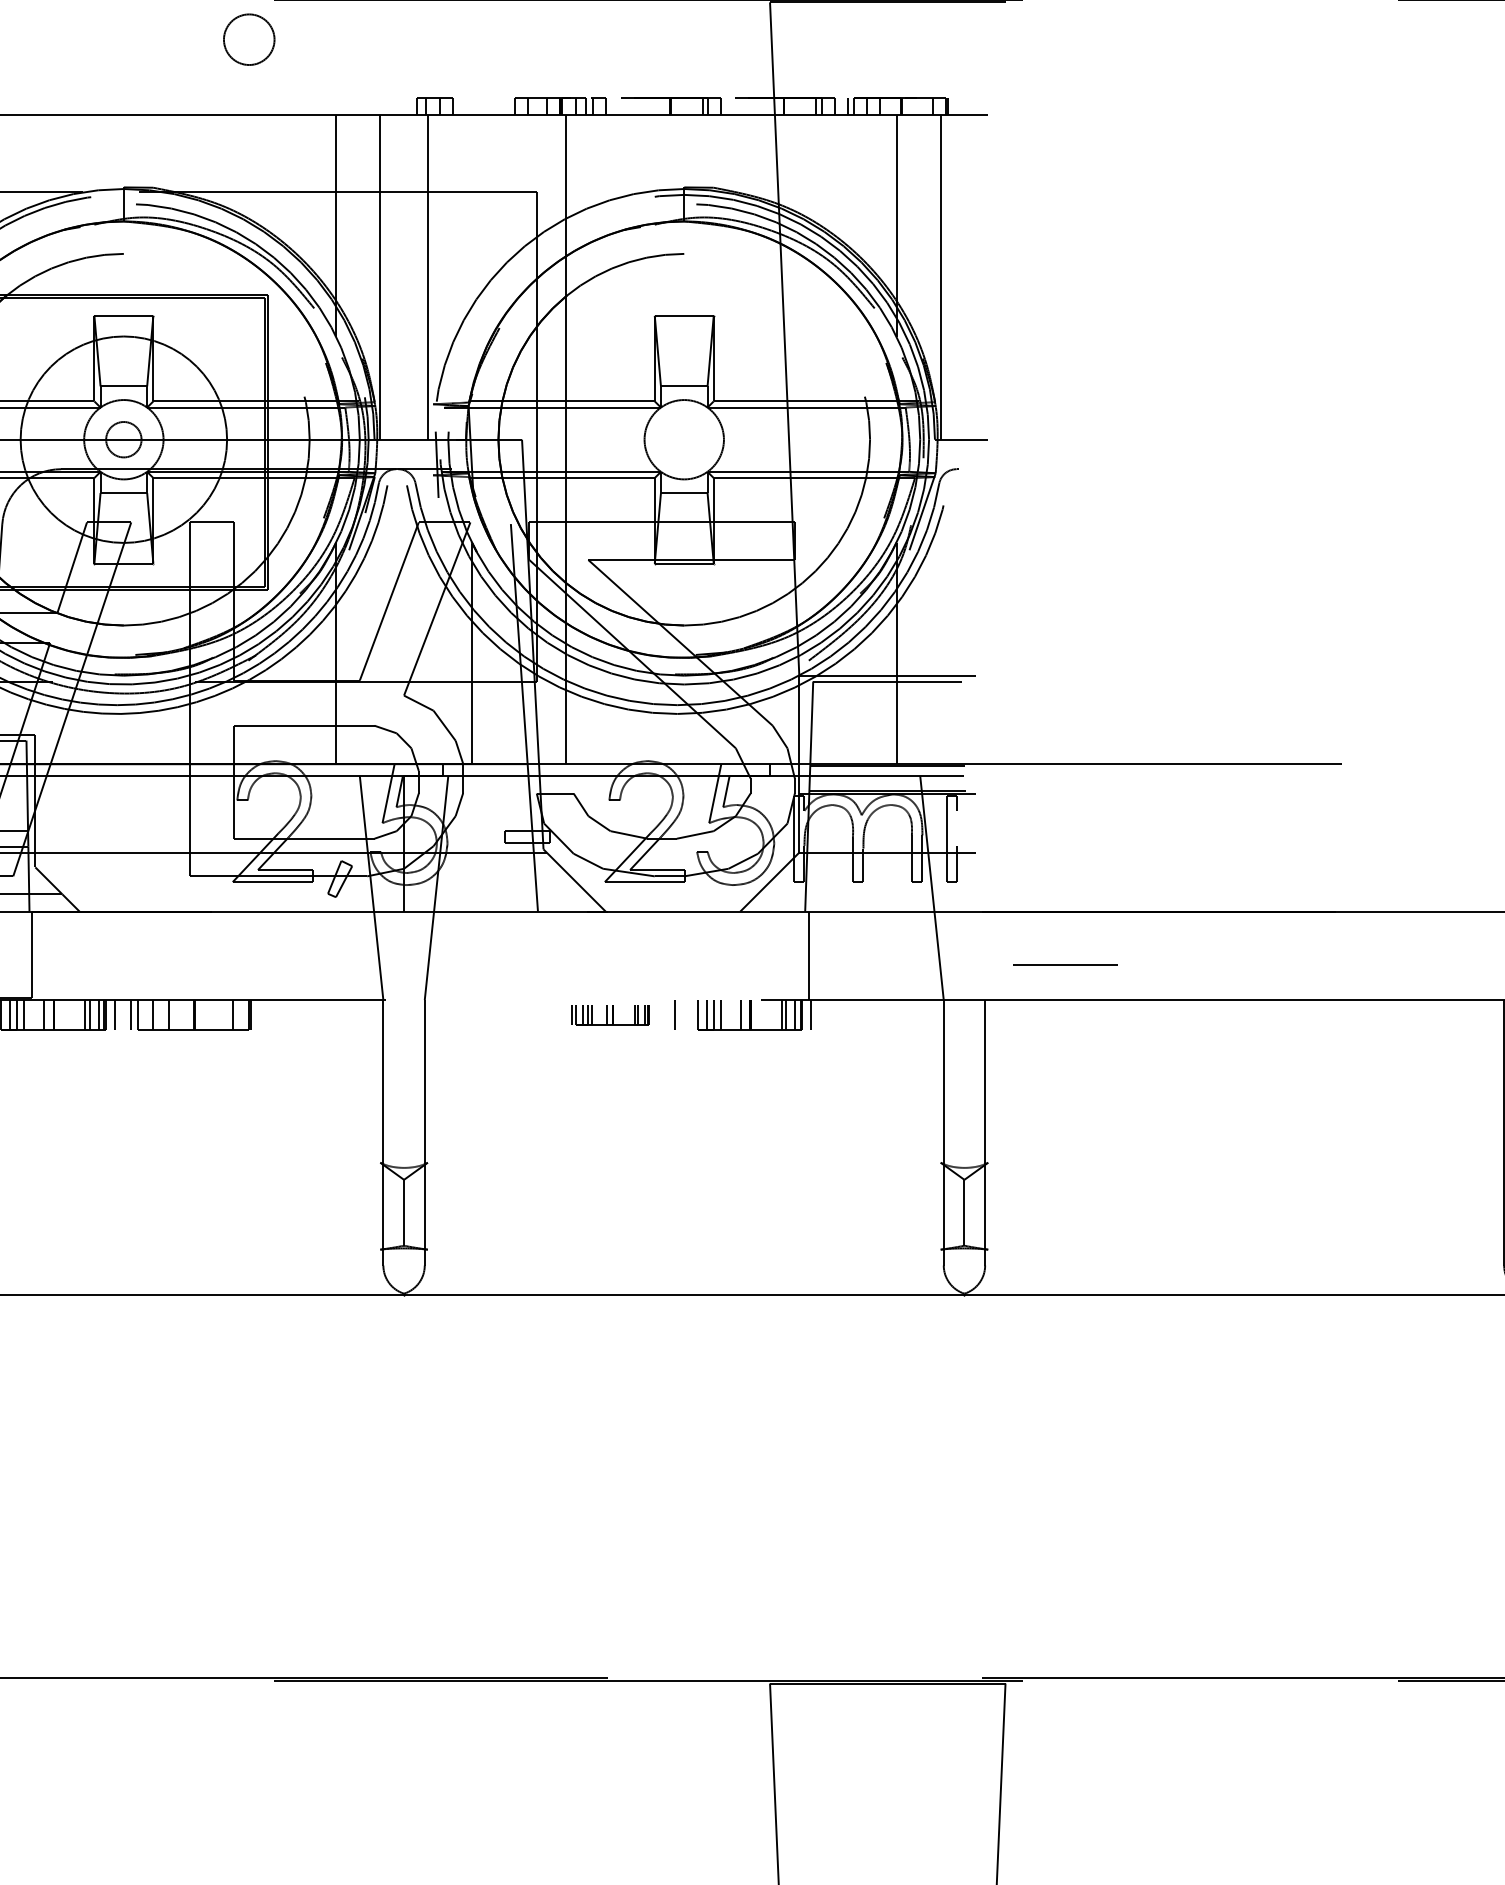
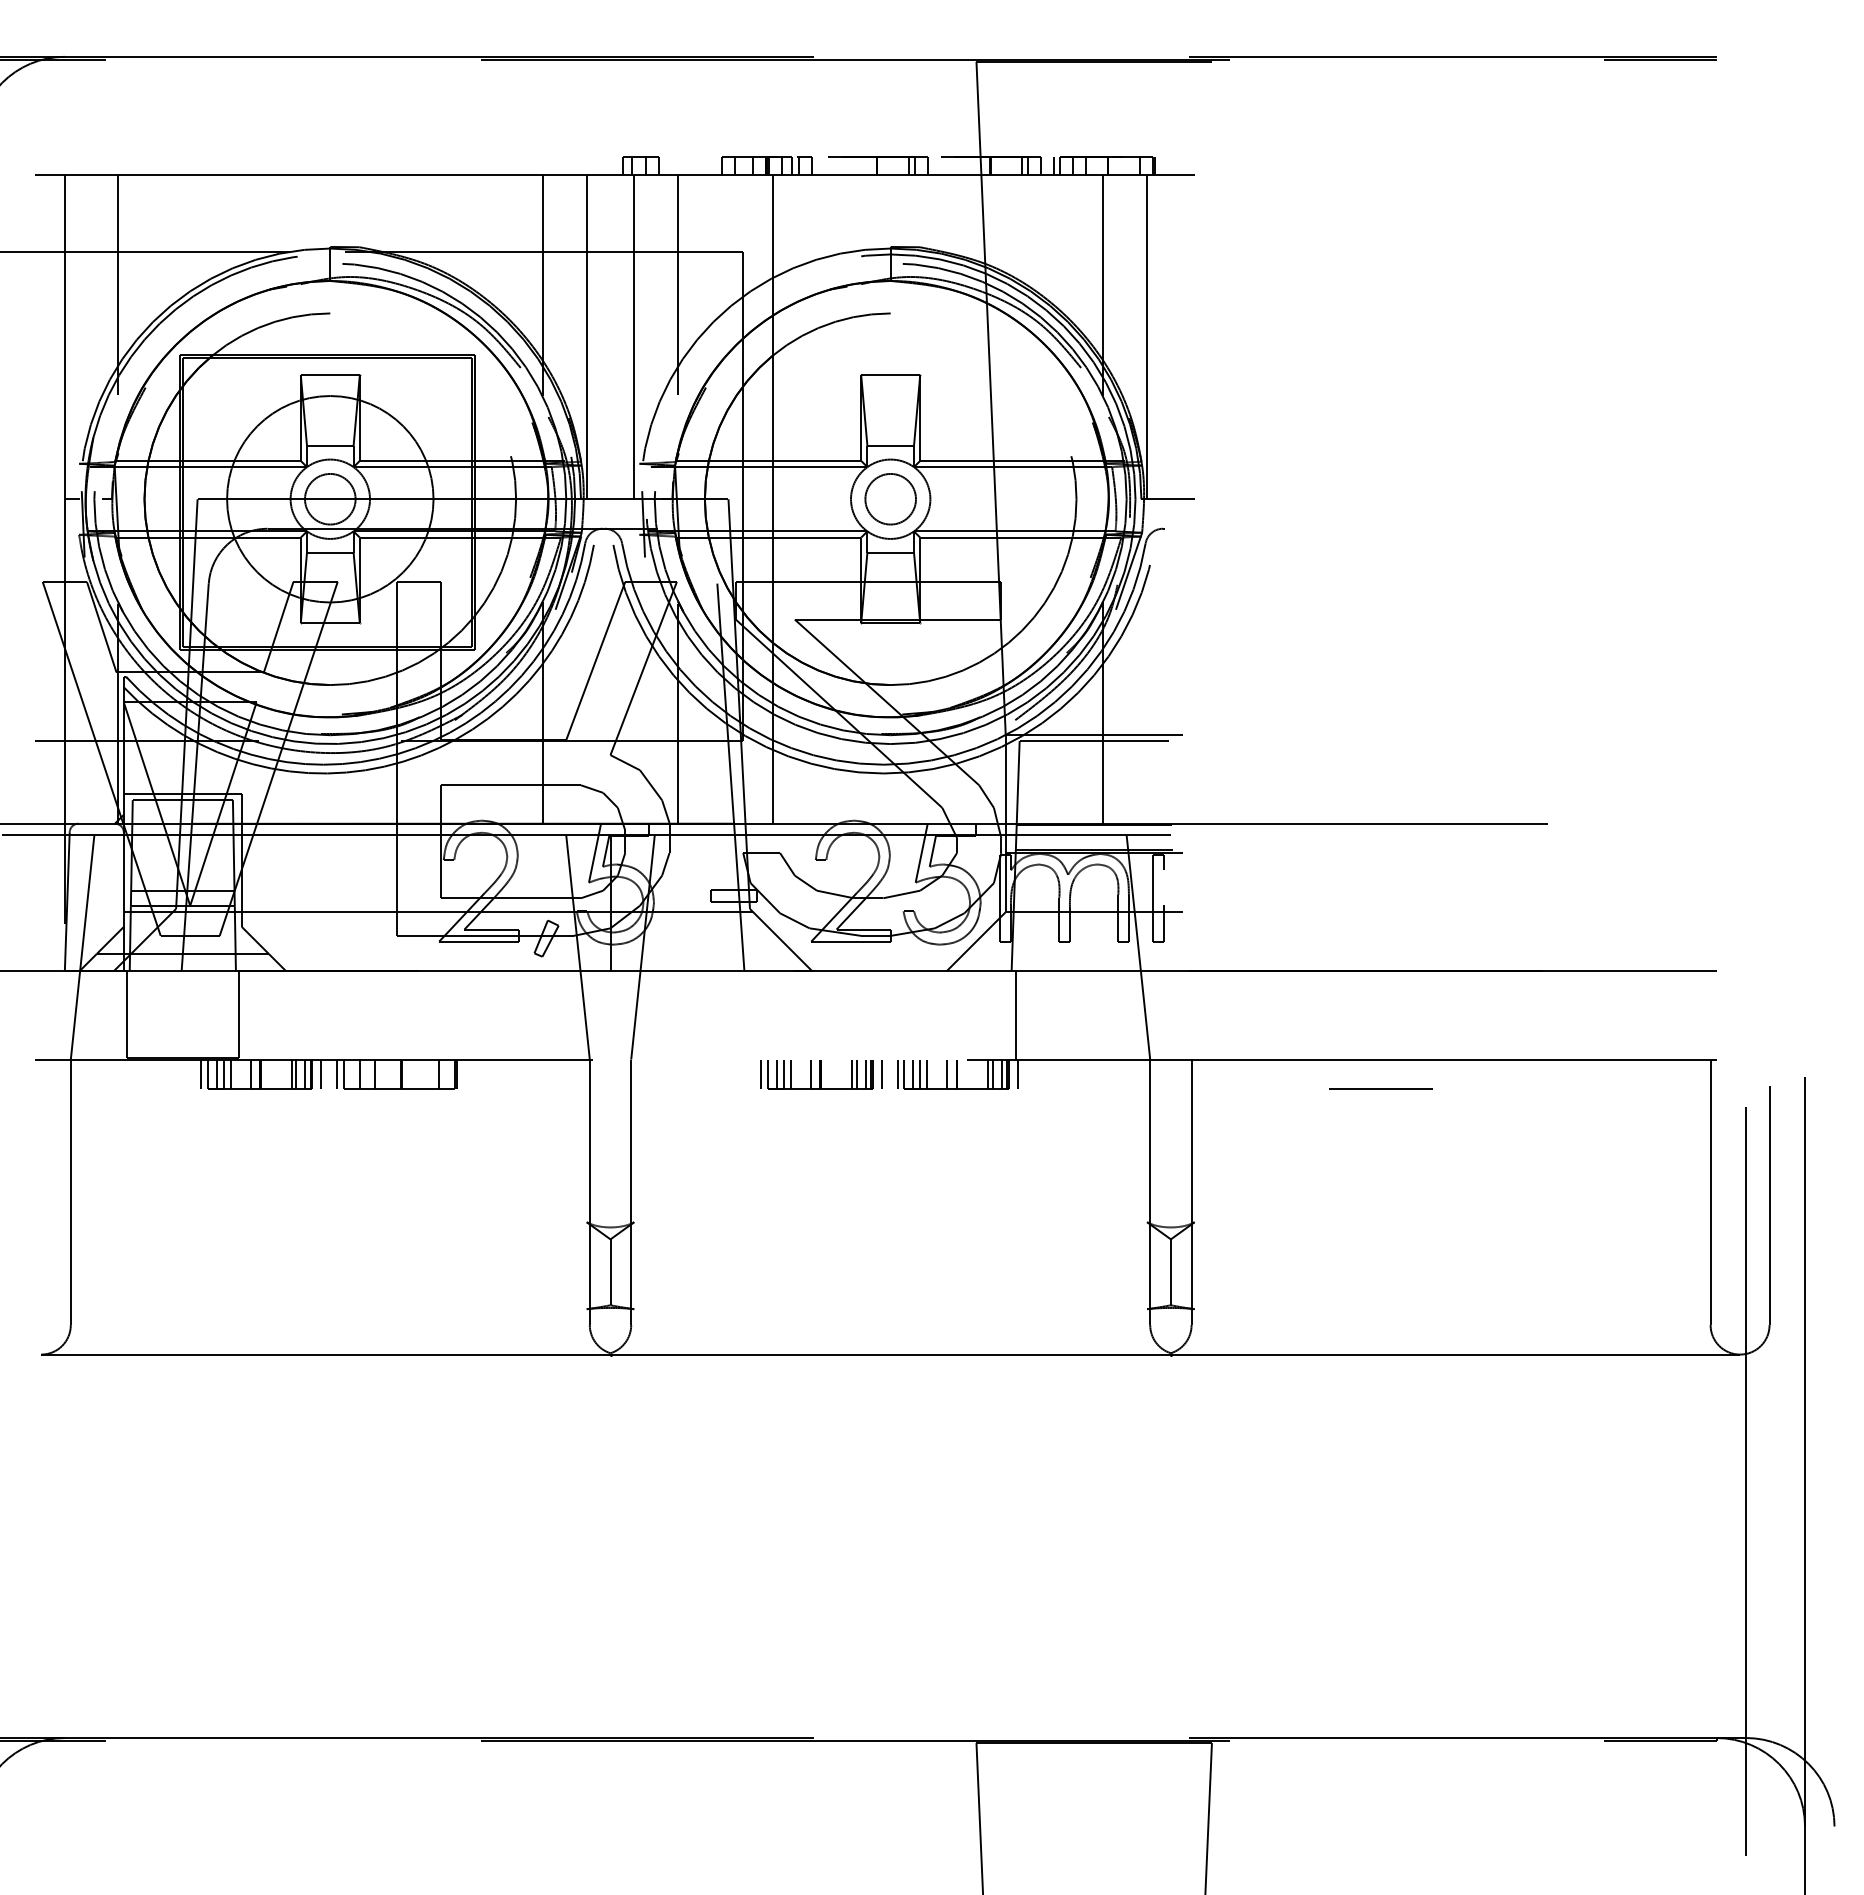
circle: (249, 39) -> (890, 499), moved
line: (472, 224) -> (678, 284), added
circle: (124, 438) -> (330, 498), size x1.43
line: (1065, 963) -> (1380, 1088), moved
part: (610, 1014) -> (816, 1074), size x1.43
line: (691, 1014) -> (897, 1074), added

